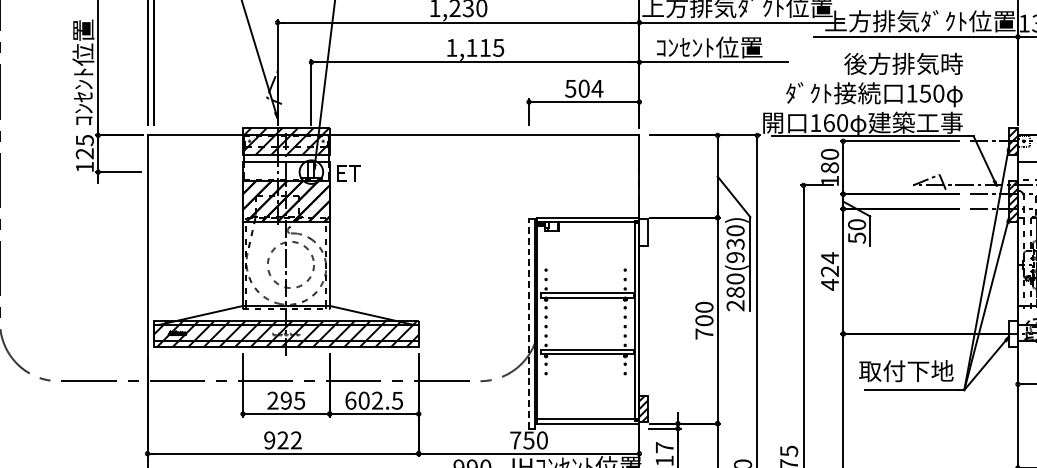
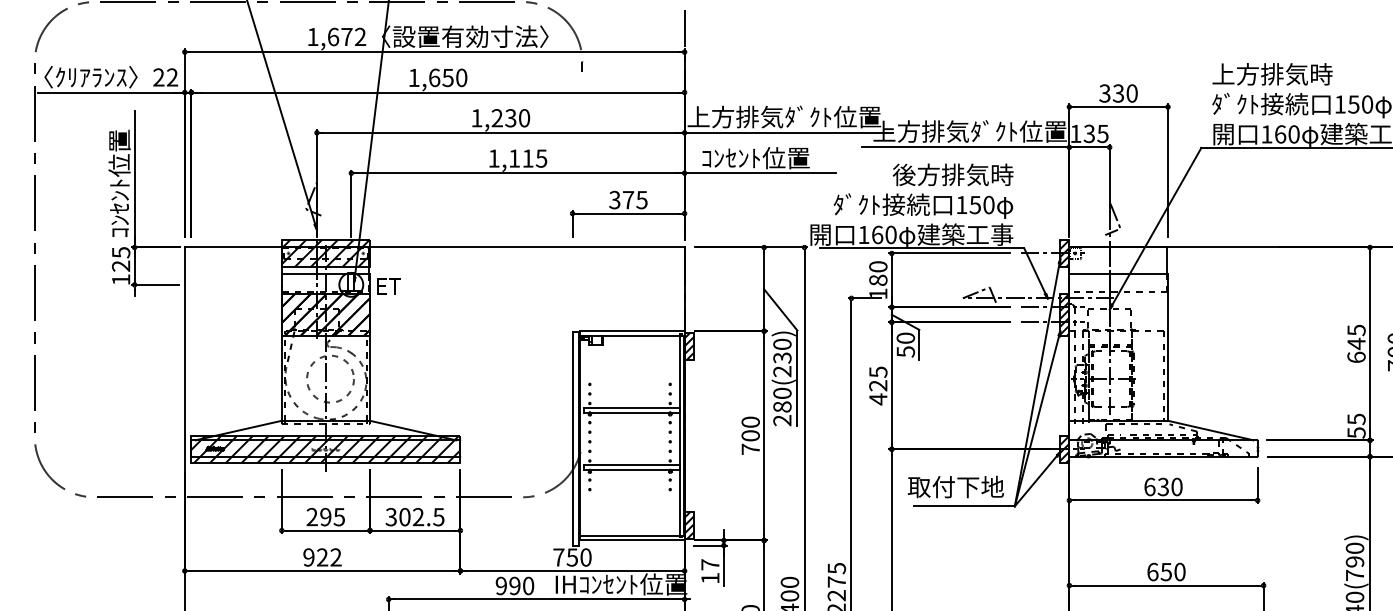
text: (585, 88) -> (629, 199), 504 -> 375
hatch: (643, 231) -> (688, 345), added
text: (735, 257) -> (782, 371), 280(930) -> 280(230)
text: (830, 258) -> (878, 372), 424 -> 425
line: (529, 323) -> (572, 438), dashed -> solid
hatch: (1013, 333) -> (1064, 448), added
text: (350, 401) -> (391, 517), 602.5 -> 302.5

